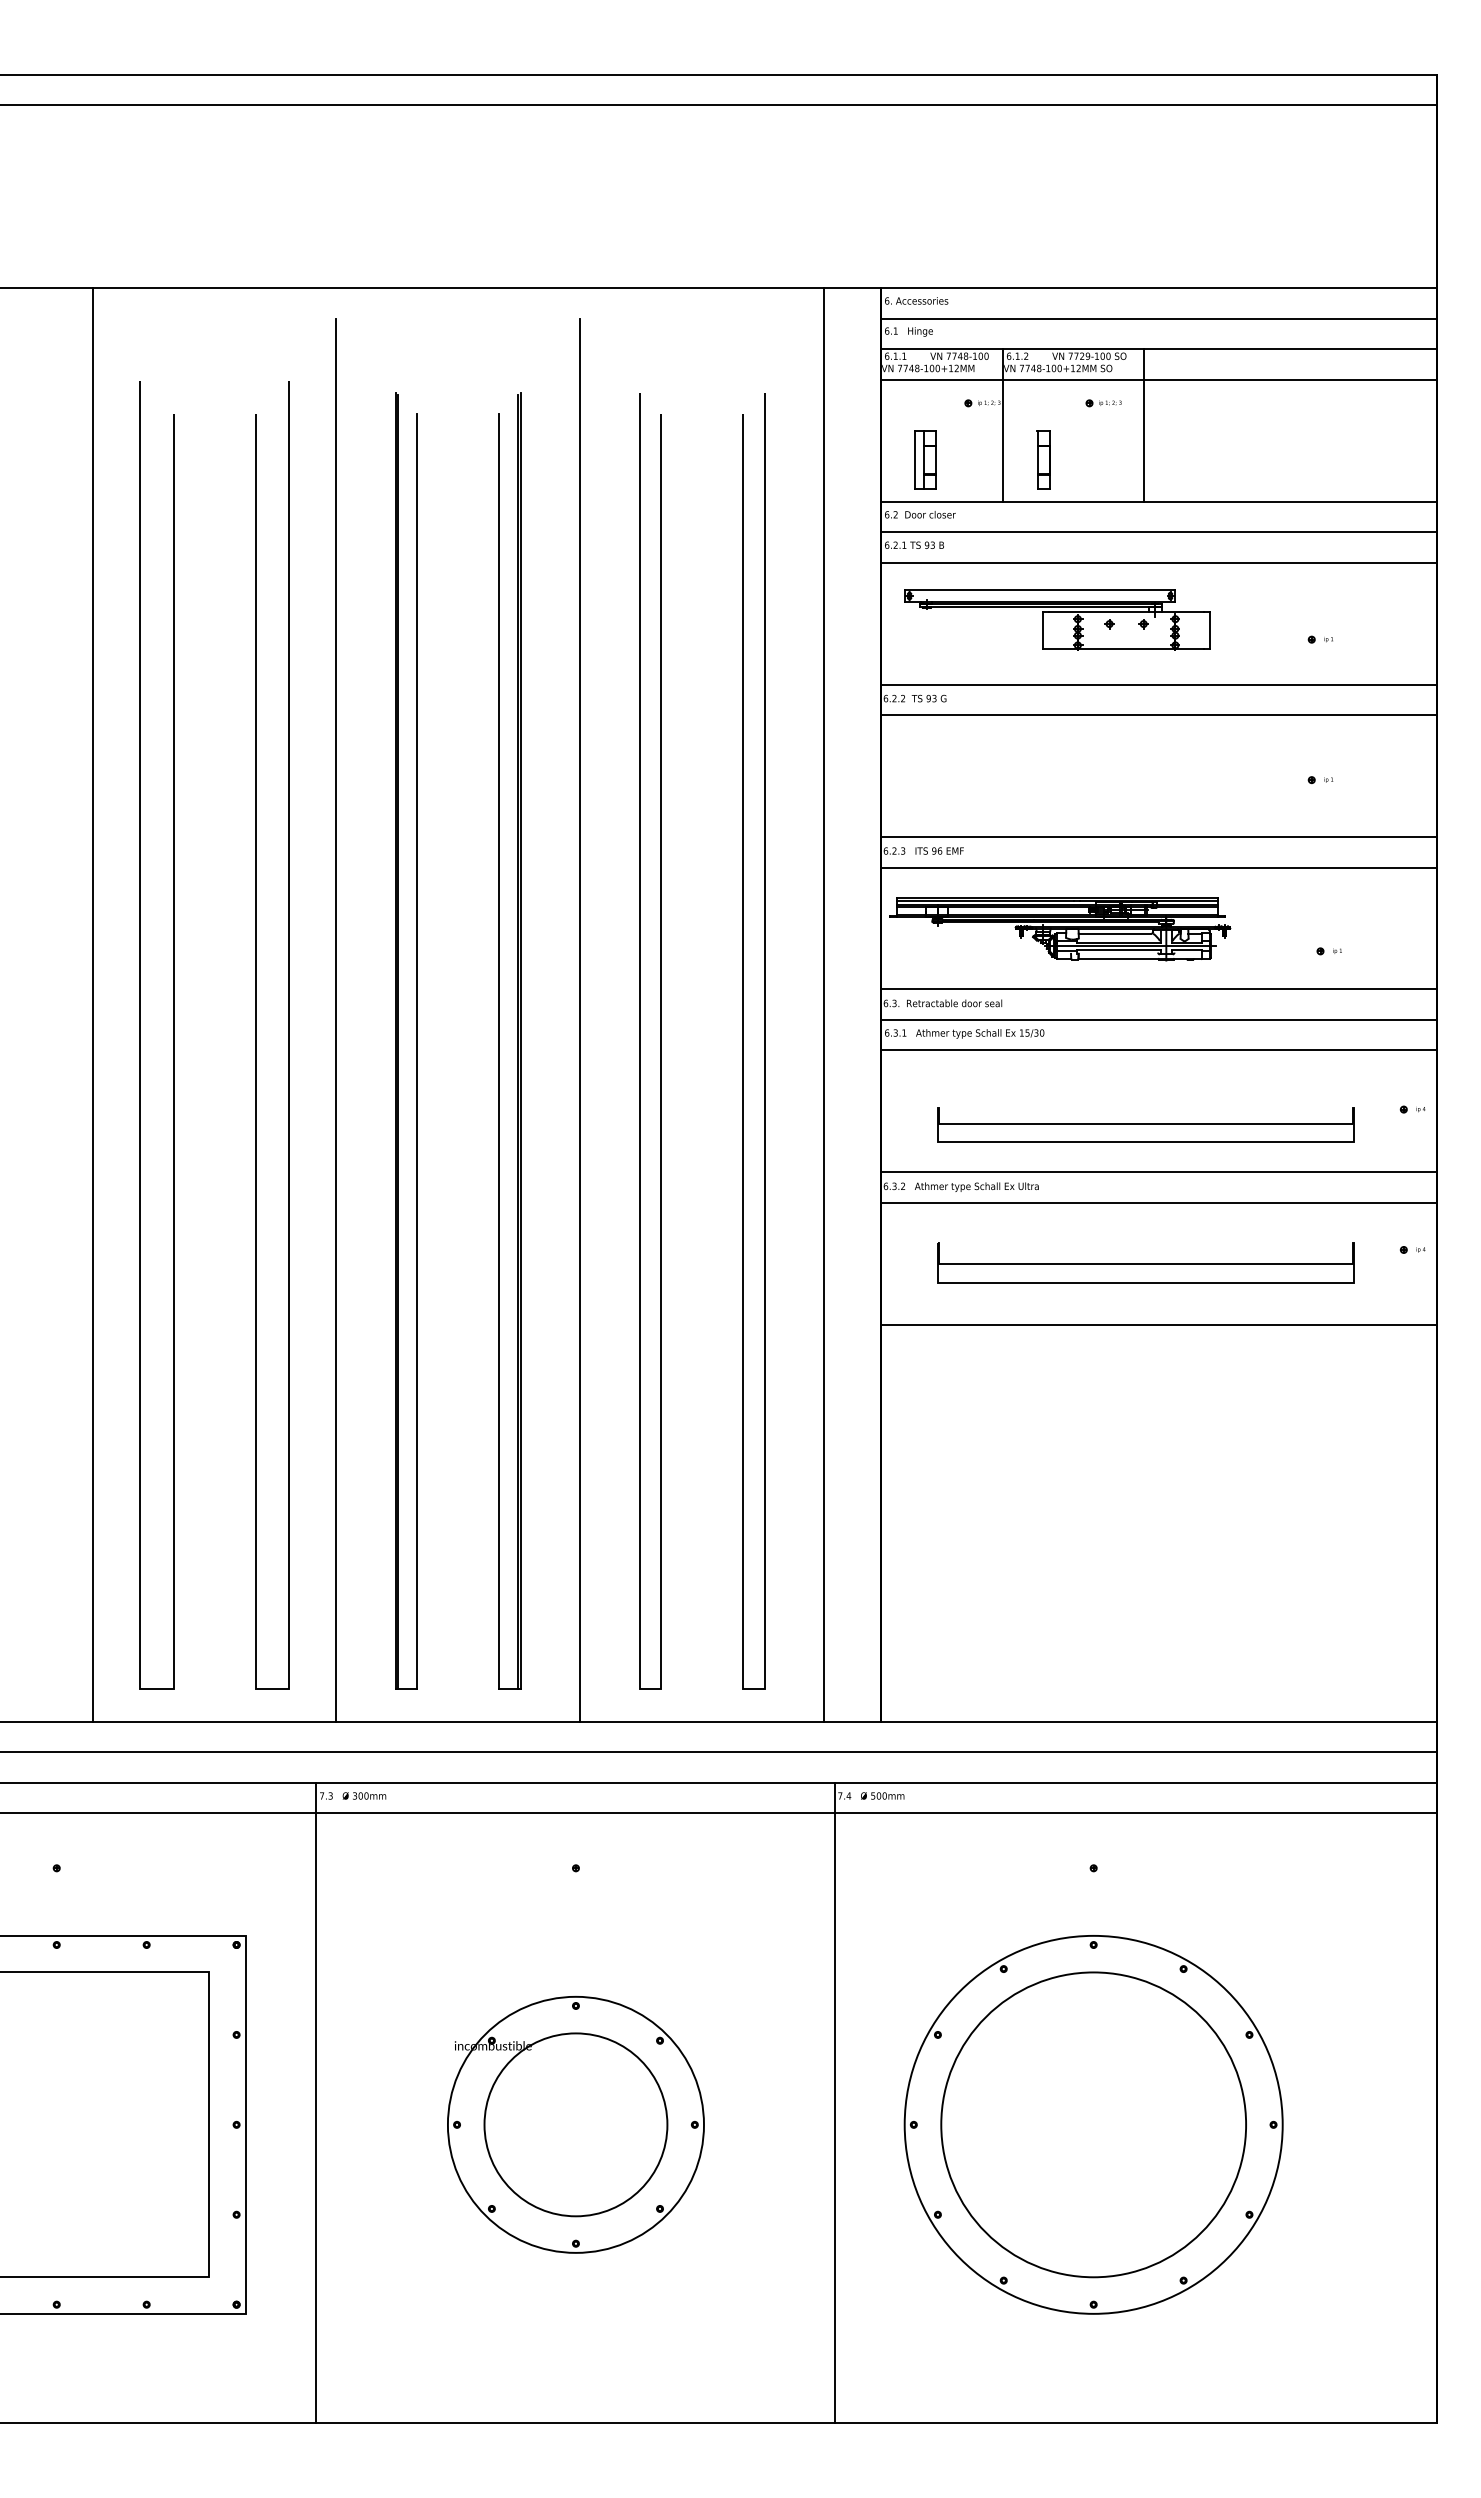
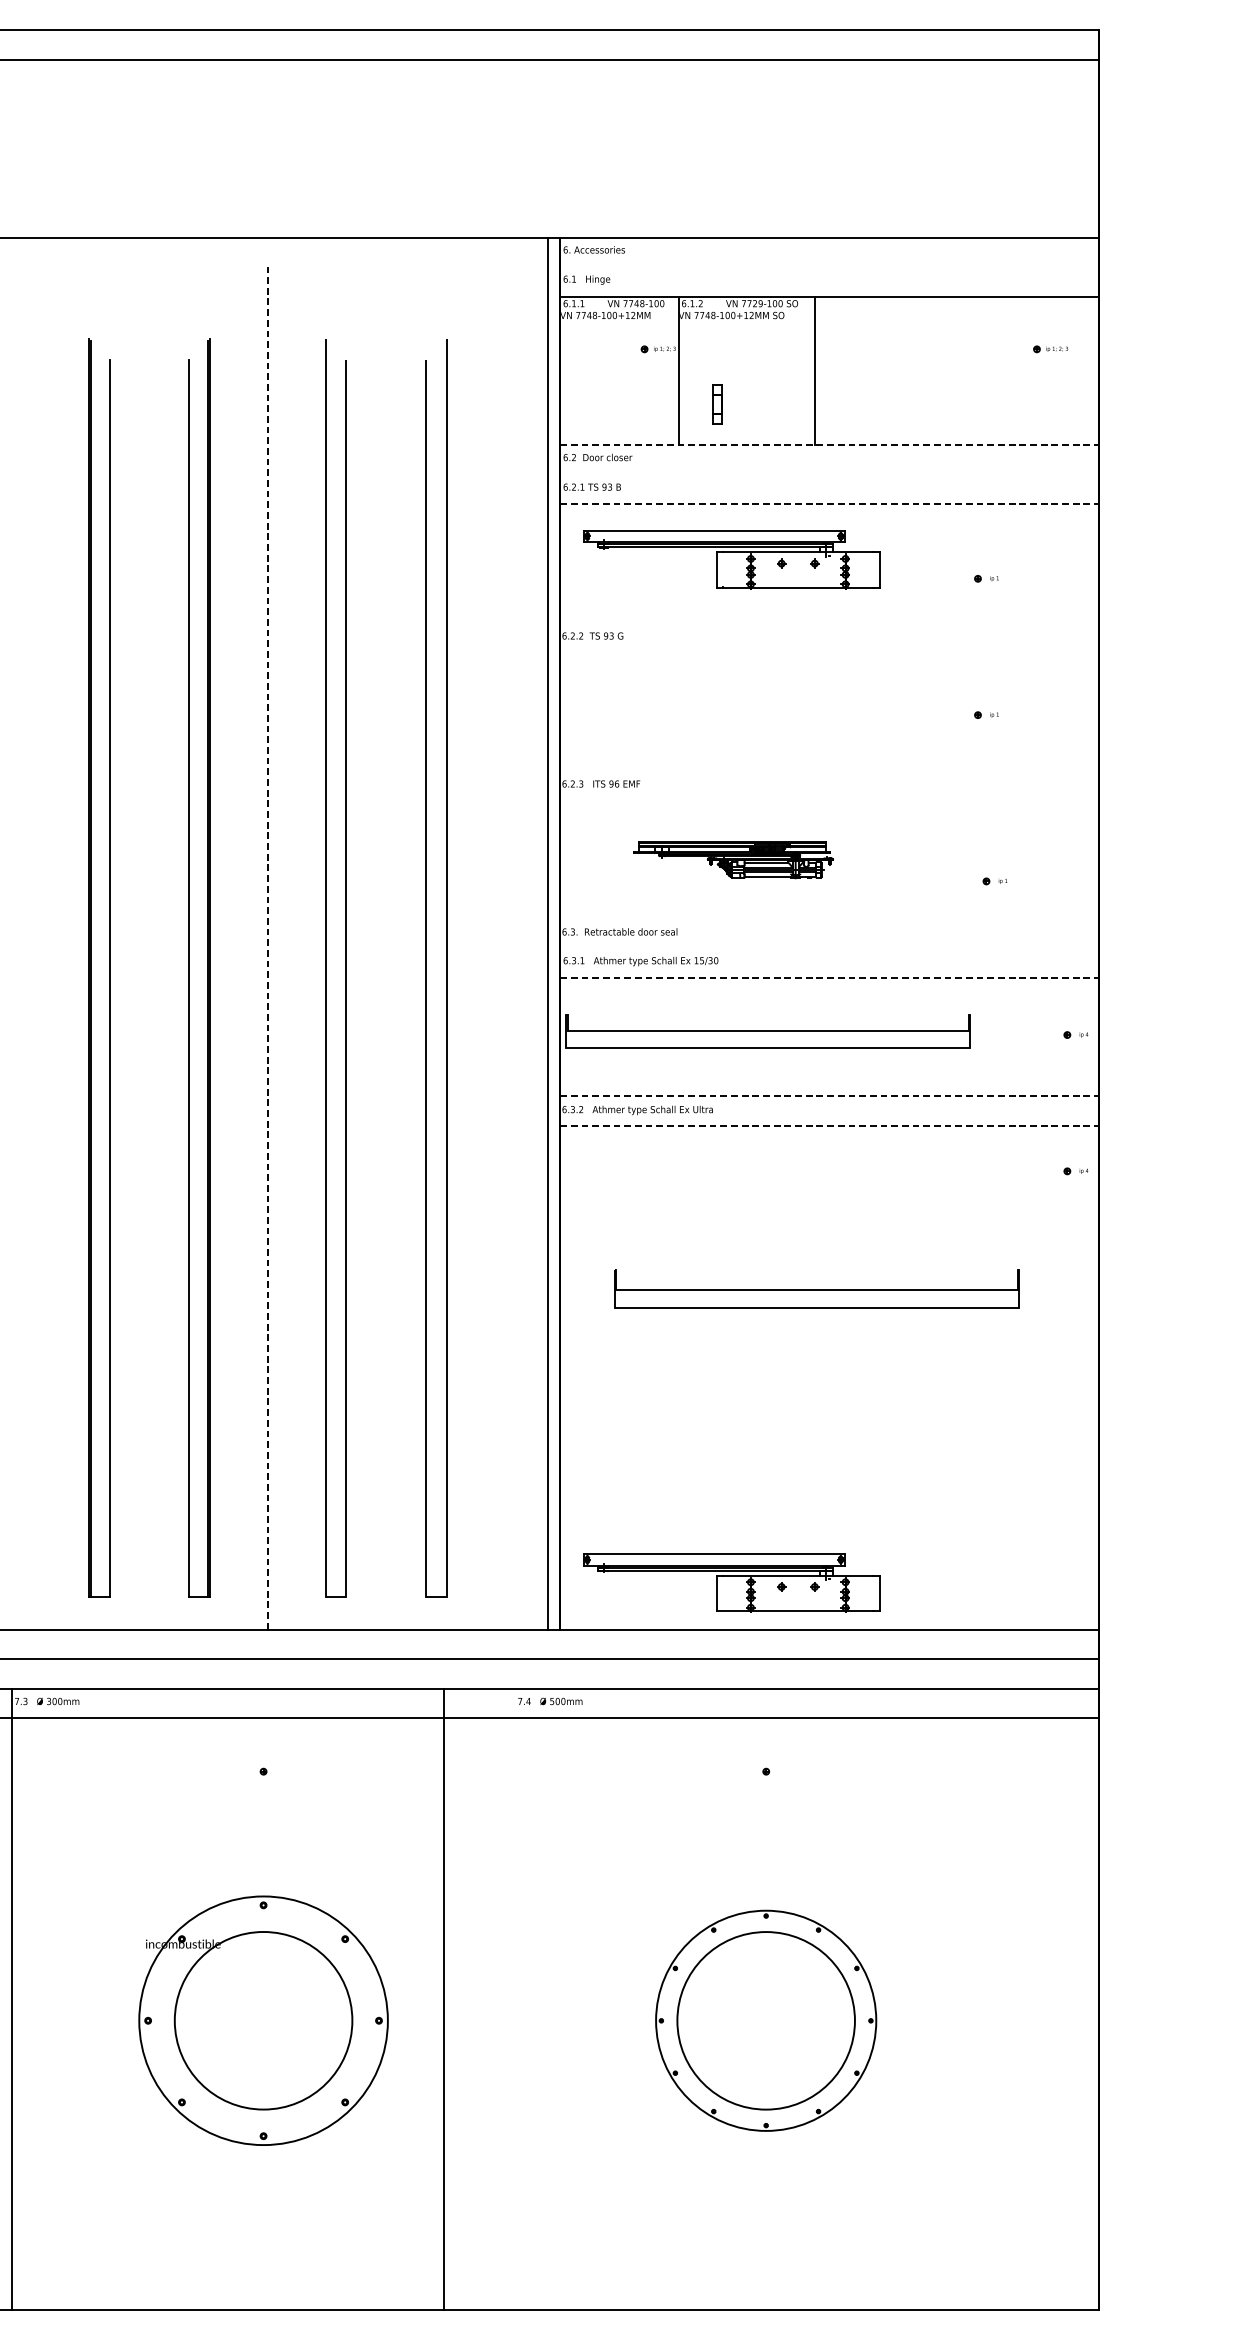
line: (1158, 318) -> (829, 266), removed
line: (1158, 379) -> (829, 326), removed
part: (1103, 403) -> (1050, 349), moved
part: (925, 459) -> (602, 403), removed
part: (1043, 459) -> (717, 403), size x0.7
line: (1159, 501) -> (830, 444), solid -> dashed
line: (1158, 532) -> (829, 474), removed
line: (1159, 562) -> (830, 503), solid -> dashed
line: (1158, 684) -> (829, 622), removed
line: (1158, 715) -> (829, 652), removed
line: (1158, 837) -> (829, 770), removed
line: (1158, 867) -> (829, 800), removed
part: (1060, 929) -> (734, 860), size x0.6
line: (1158, 989) -> (829, 918), removed
line: (824, 1004) -> (548, 933), moved
line: (336, 1019) -> (31, 947), removed
line: (1158, 1019) -> (829, 947), removed
line: (580, 1020) -> (267, 948), solid -> dashed
line: (1159, 1050) -> (830, 977), solid -> dashed
part: (1145, 1124) -> (768, 1031), moved
line: (1159, 1172) -> (830, 1096), solid -> dashed
line: (1159, 1202) -> (830, 1125), solid -> dashed
part: (1145, 1262) -> (816, 1288), moved
line: (1158, 1324) -> (829, 1243), removed
part: (1057, 1673) -> (731, 1582), added
line: (834, 2102) -> (443, 1999), moved
part: (1093, 2124) -> (766, 2020), size x0.6

